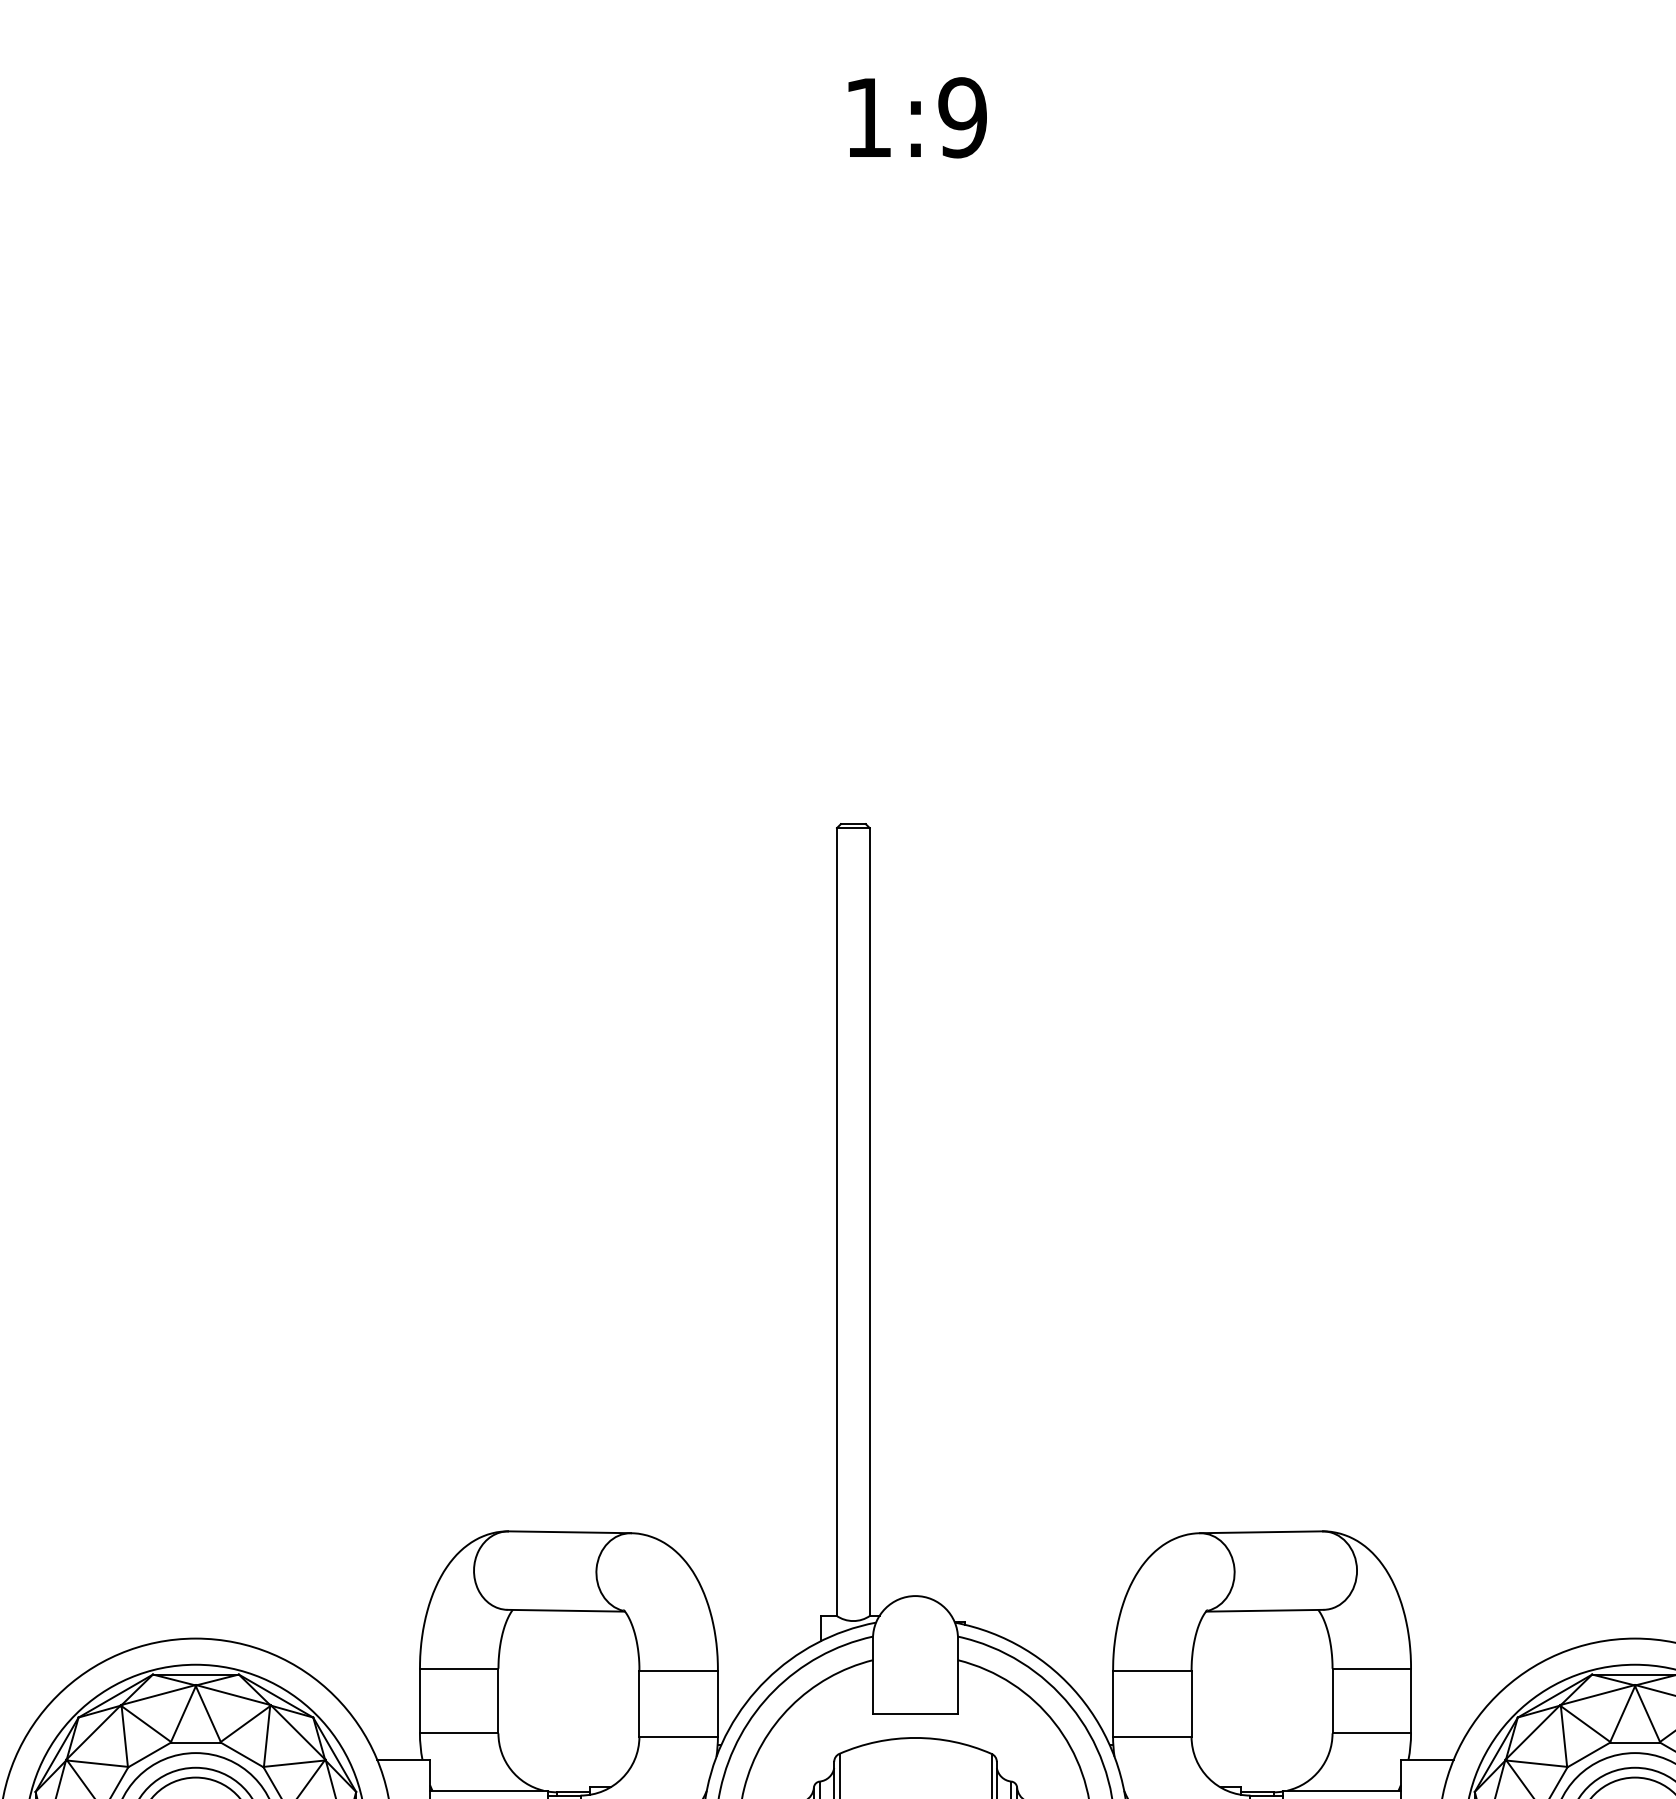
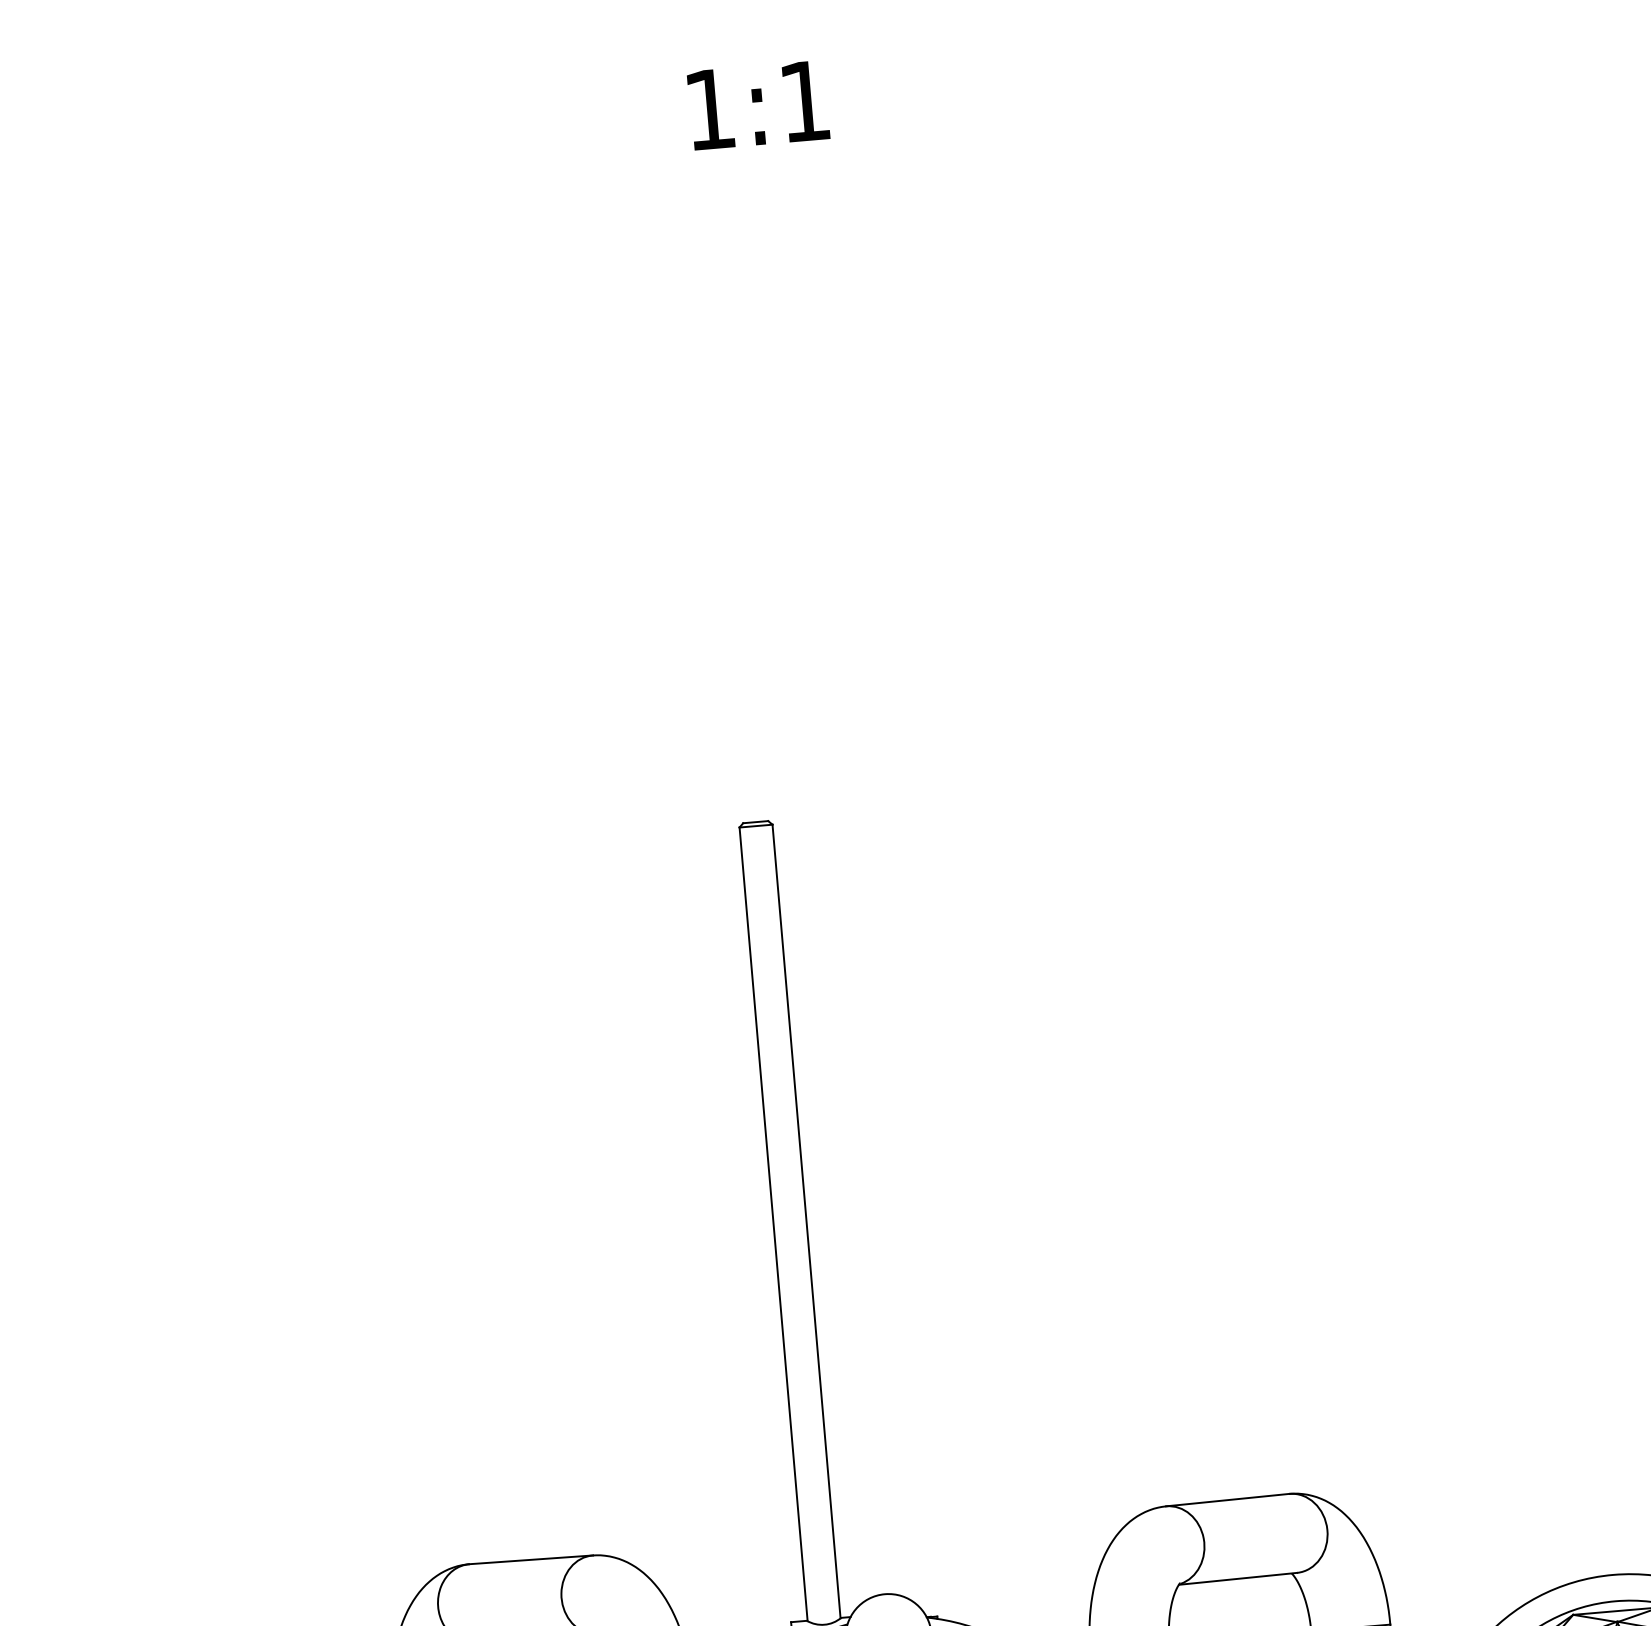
text: (962, 117) -> (804, 101), 1:9 -> 1:1

